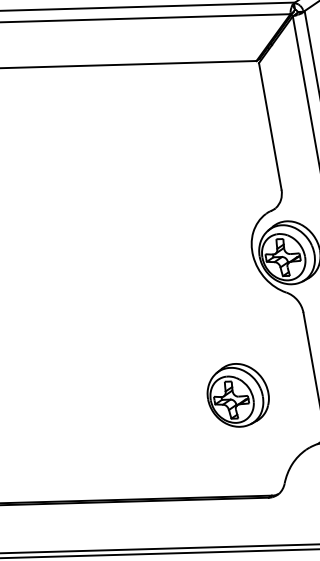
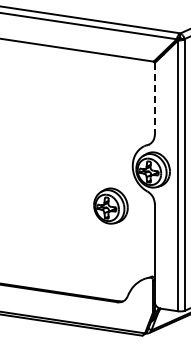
line: (269, 125) -> (154, 98), solid -> dashed
part: (237, 394) -> (110, 205), moved

